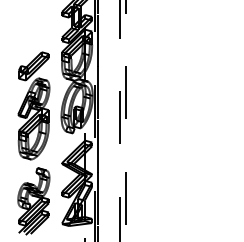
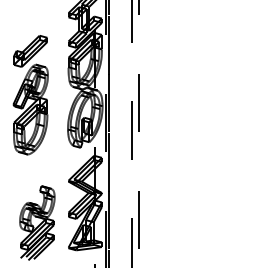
part: (33, 105) -> (30, 94), moved

